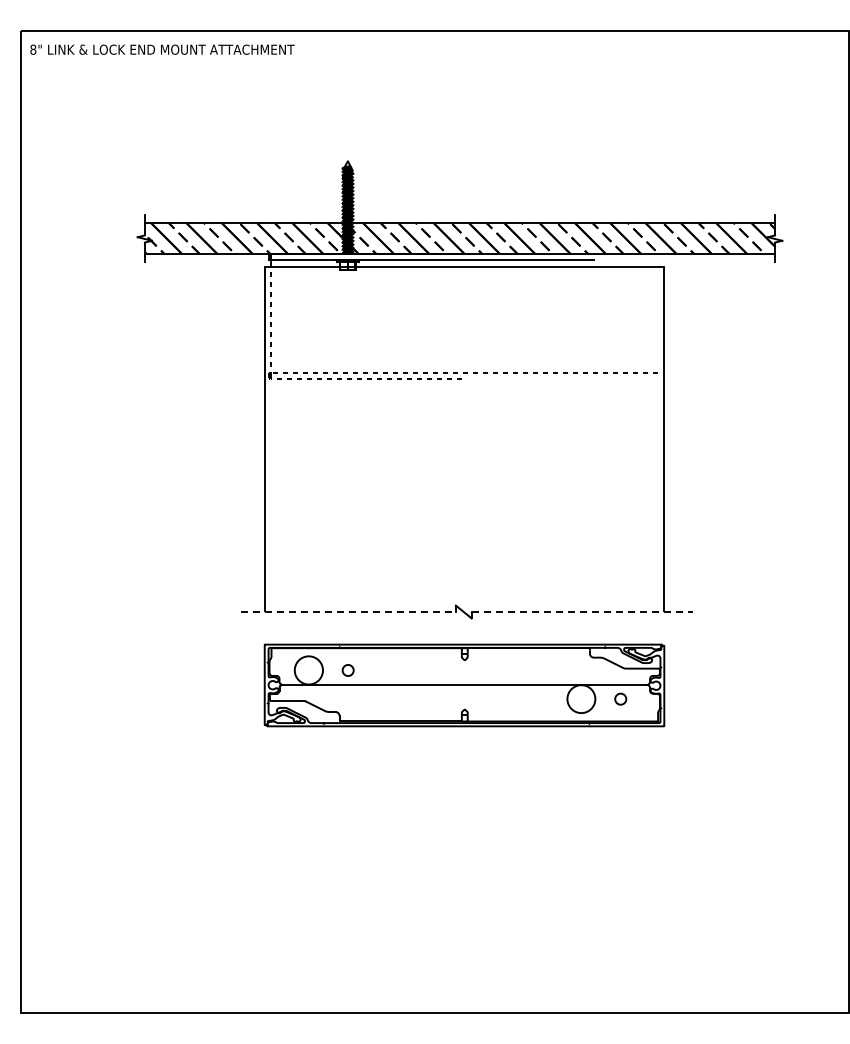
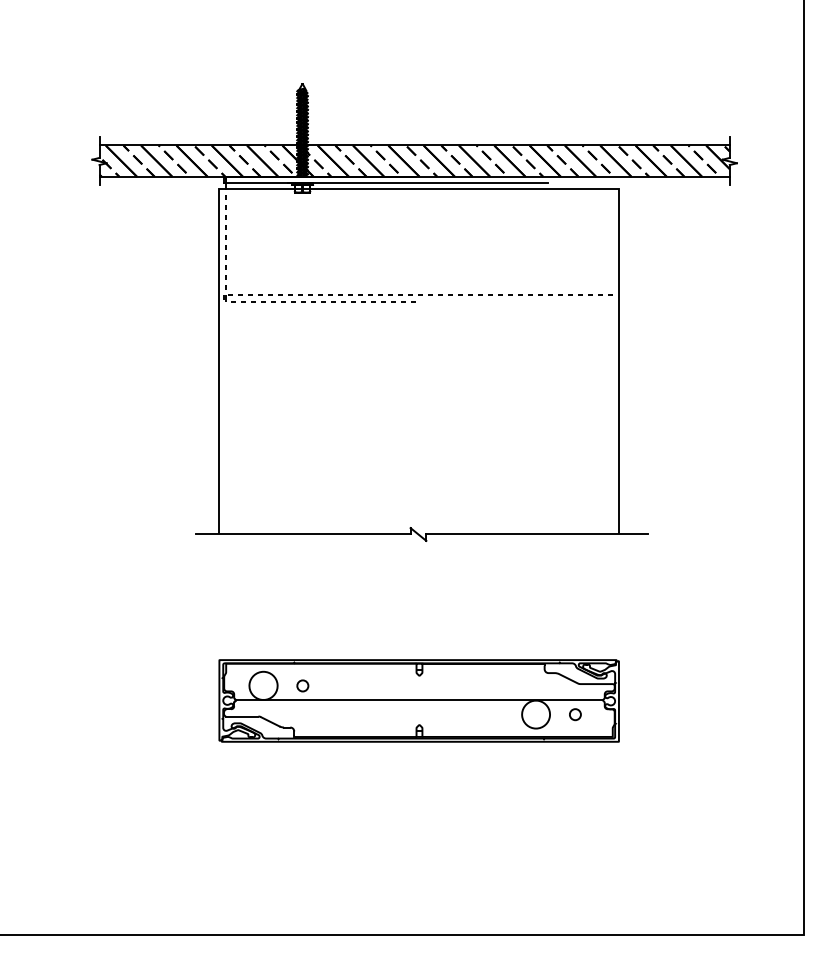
line: (348, 611) -> (303, 533), dashed -> solid
line: (582, 611) -> (537, 533), dashed -> solid
part: (464, 685) -> (419, 700), moved

